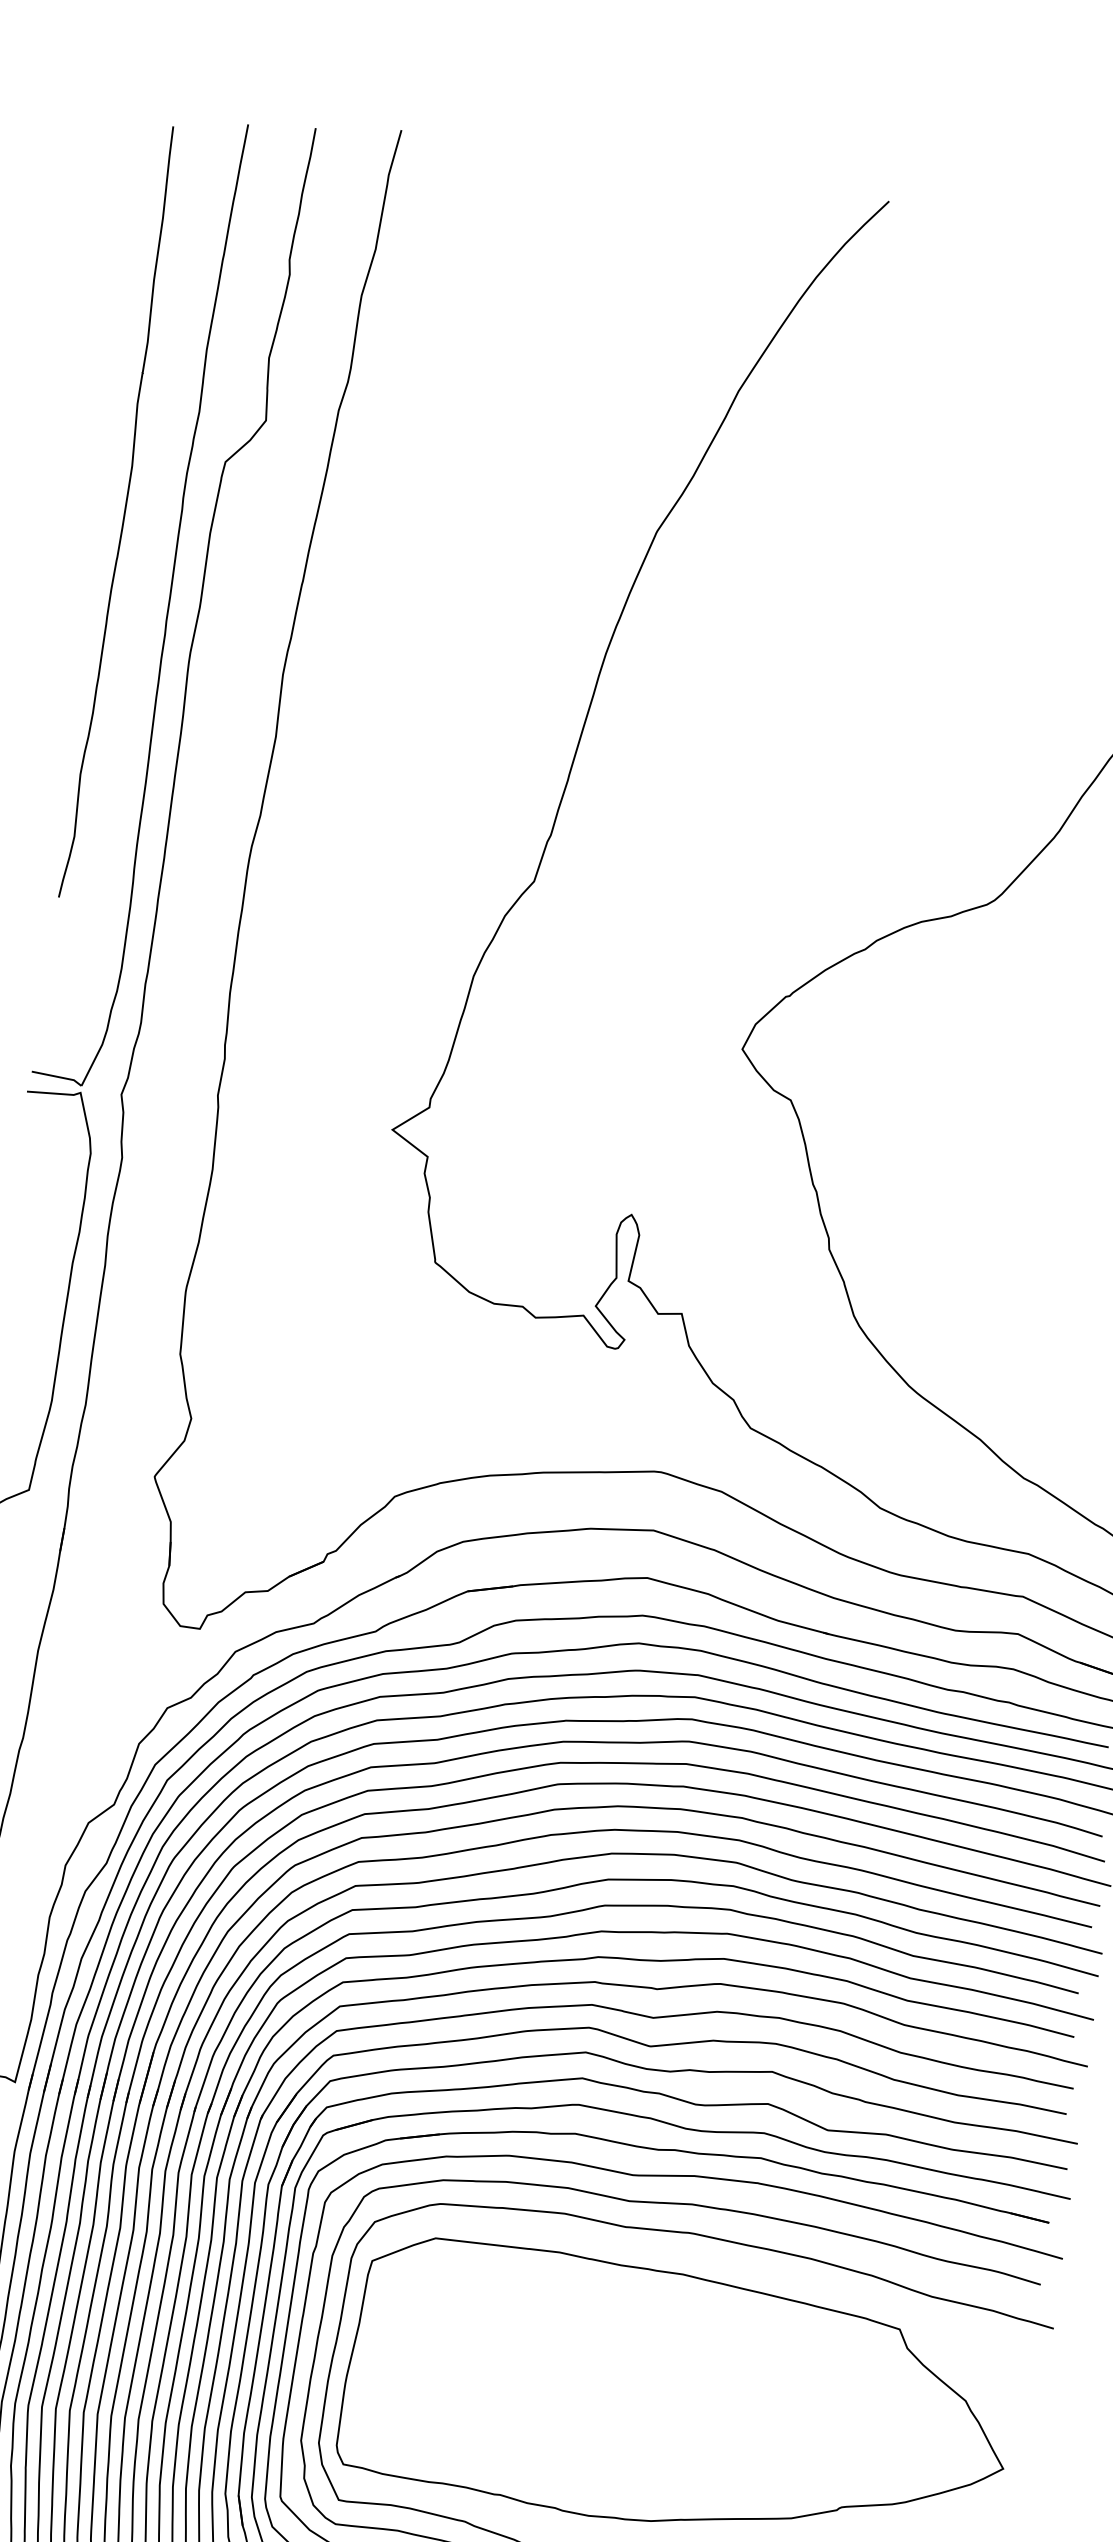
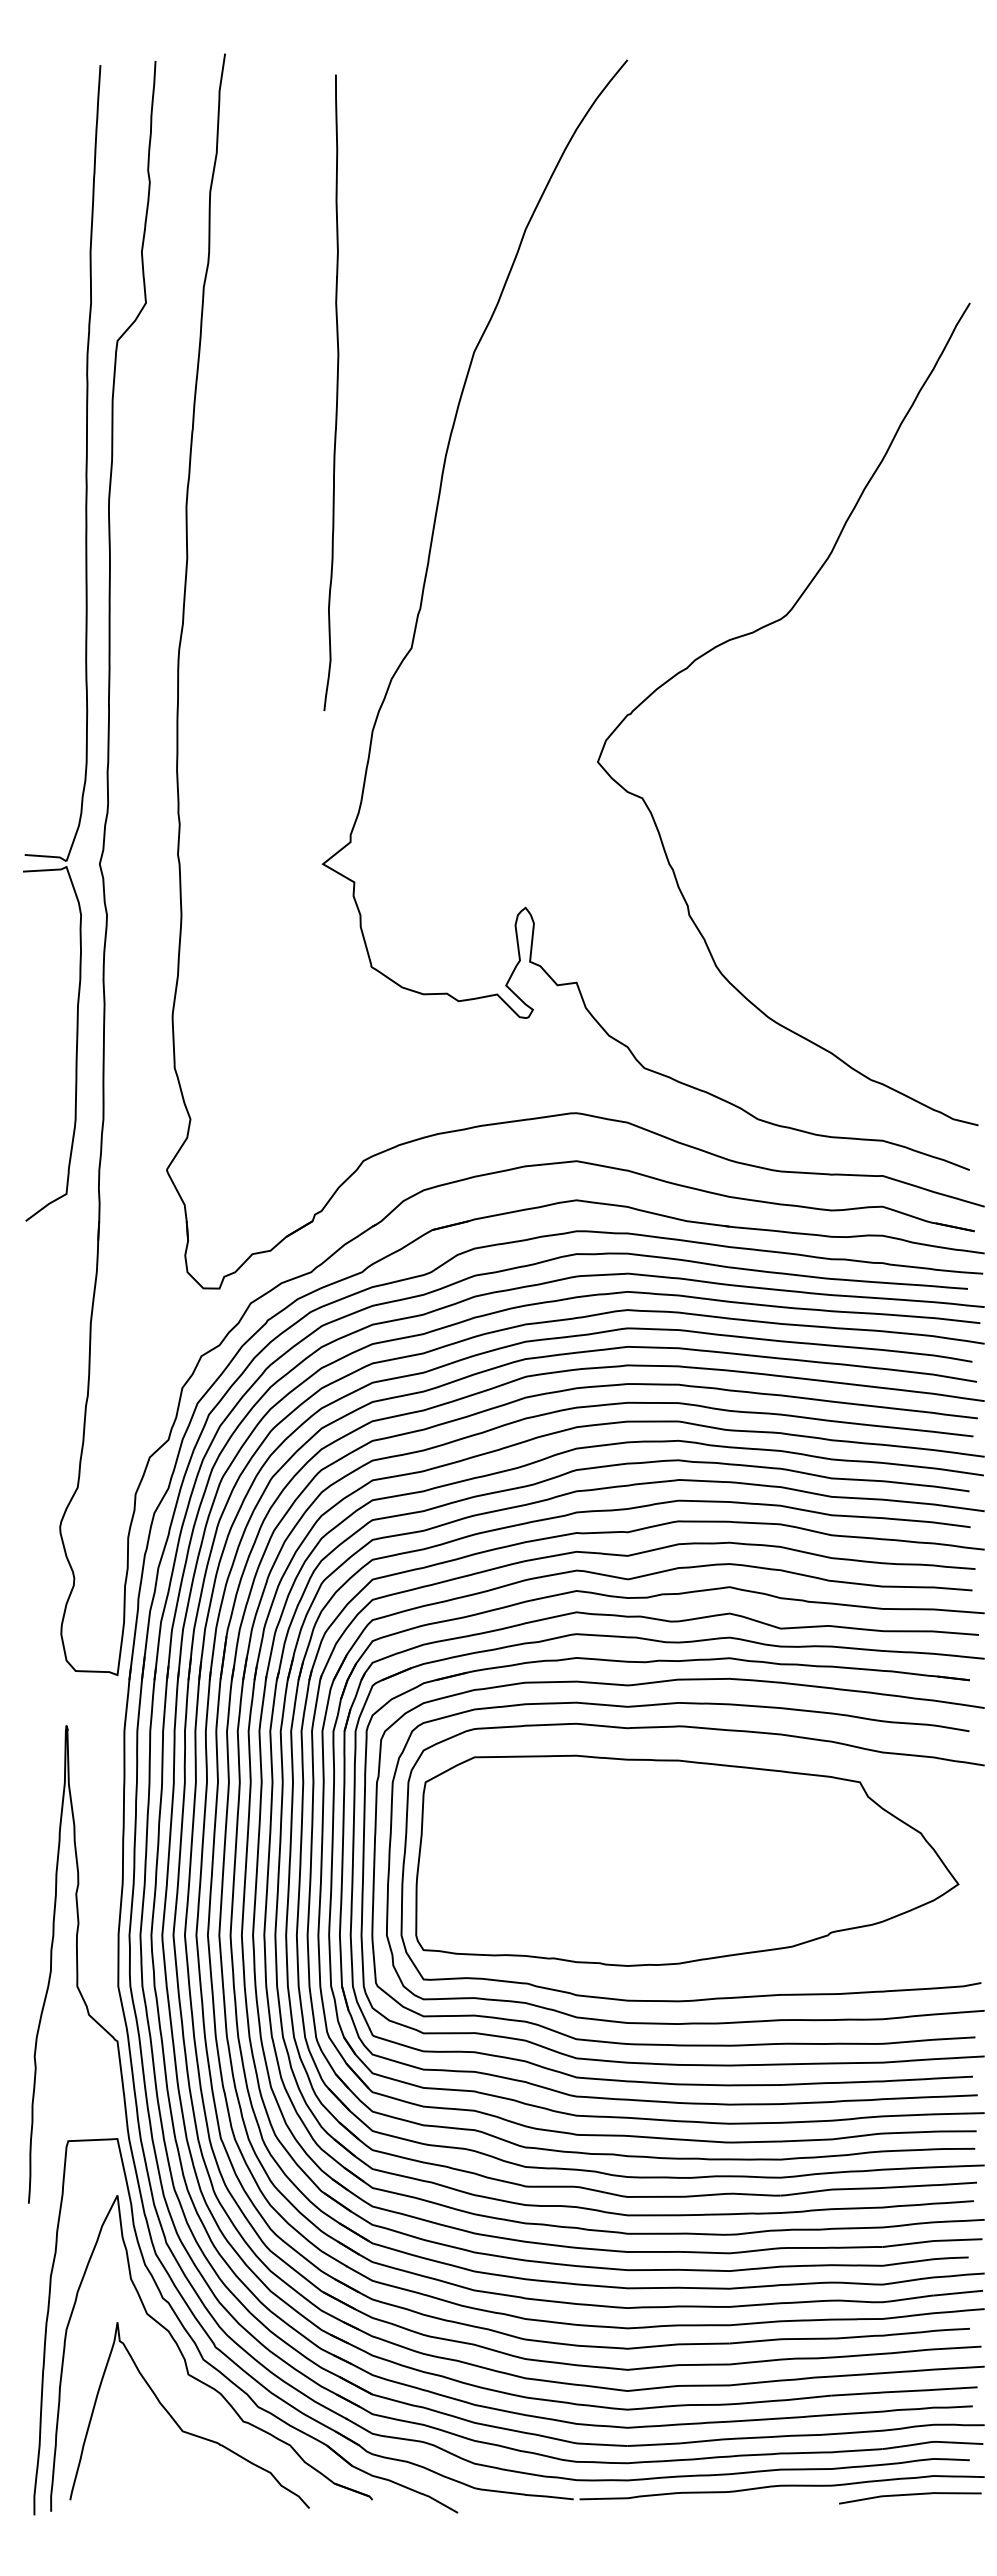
curve: (123, 512) -> (336, 392), moved

